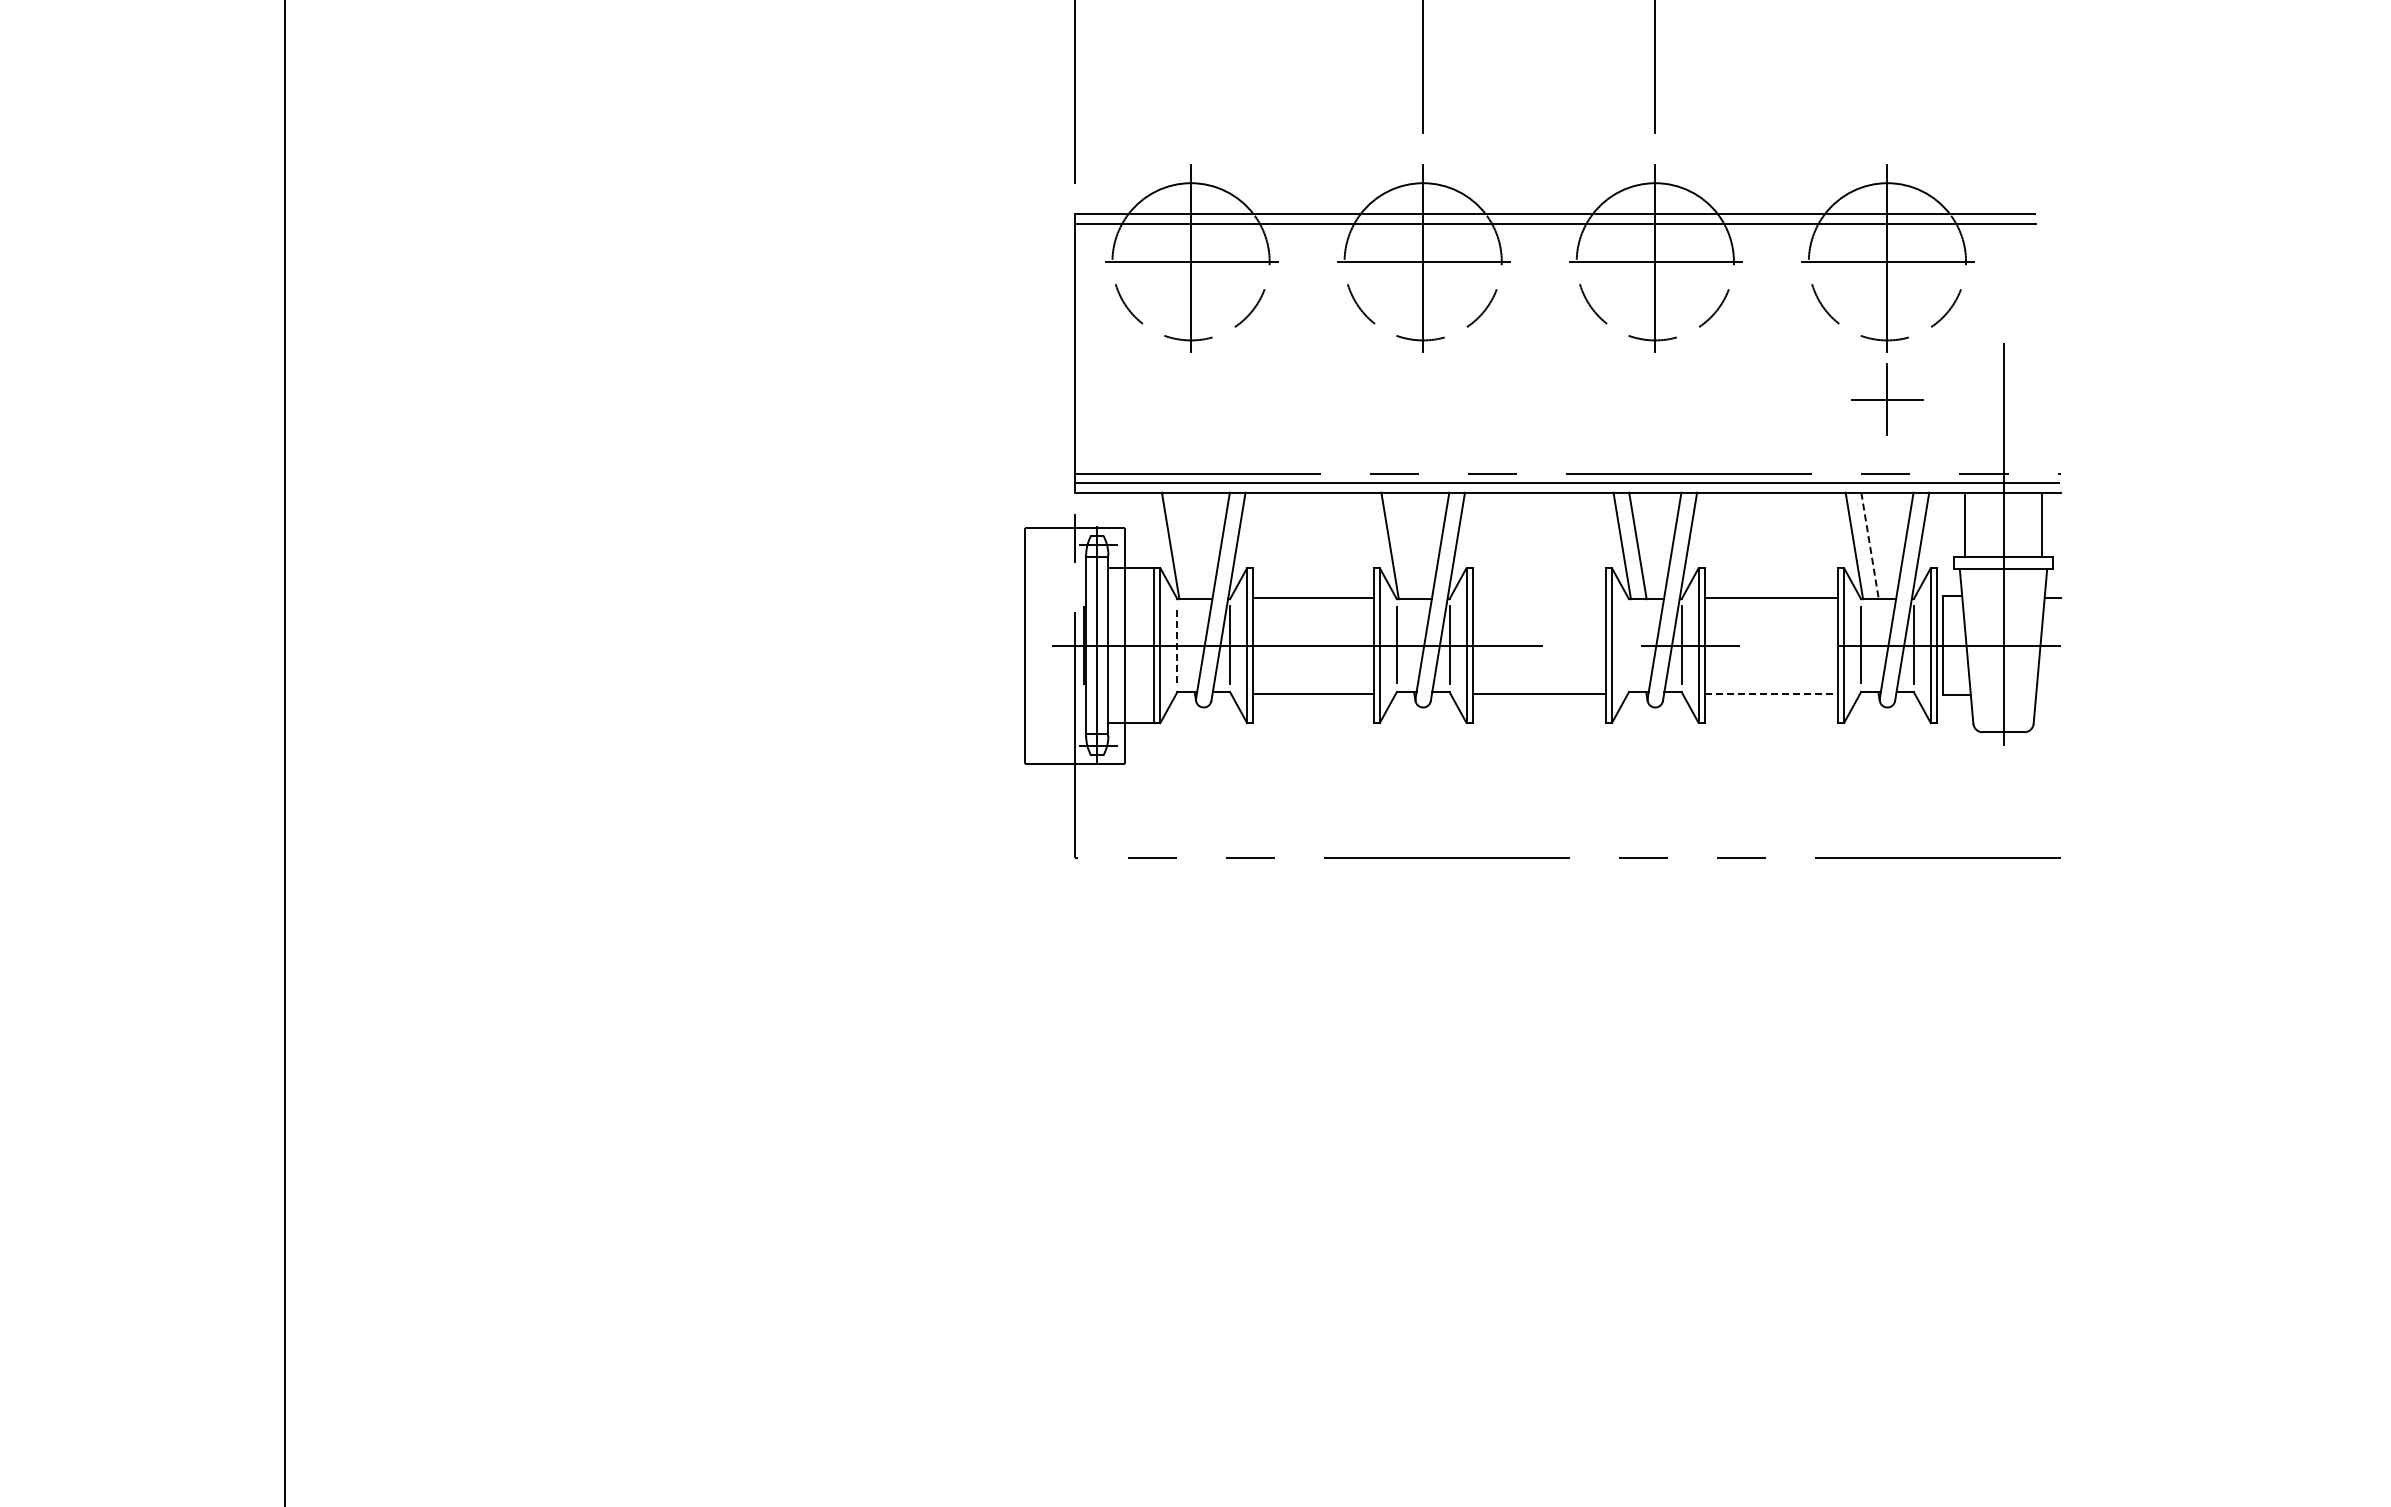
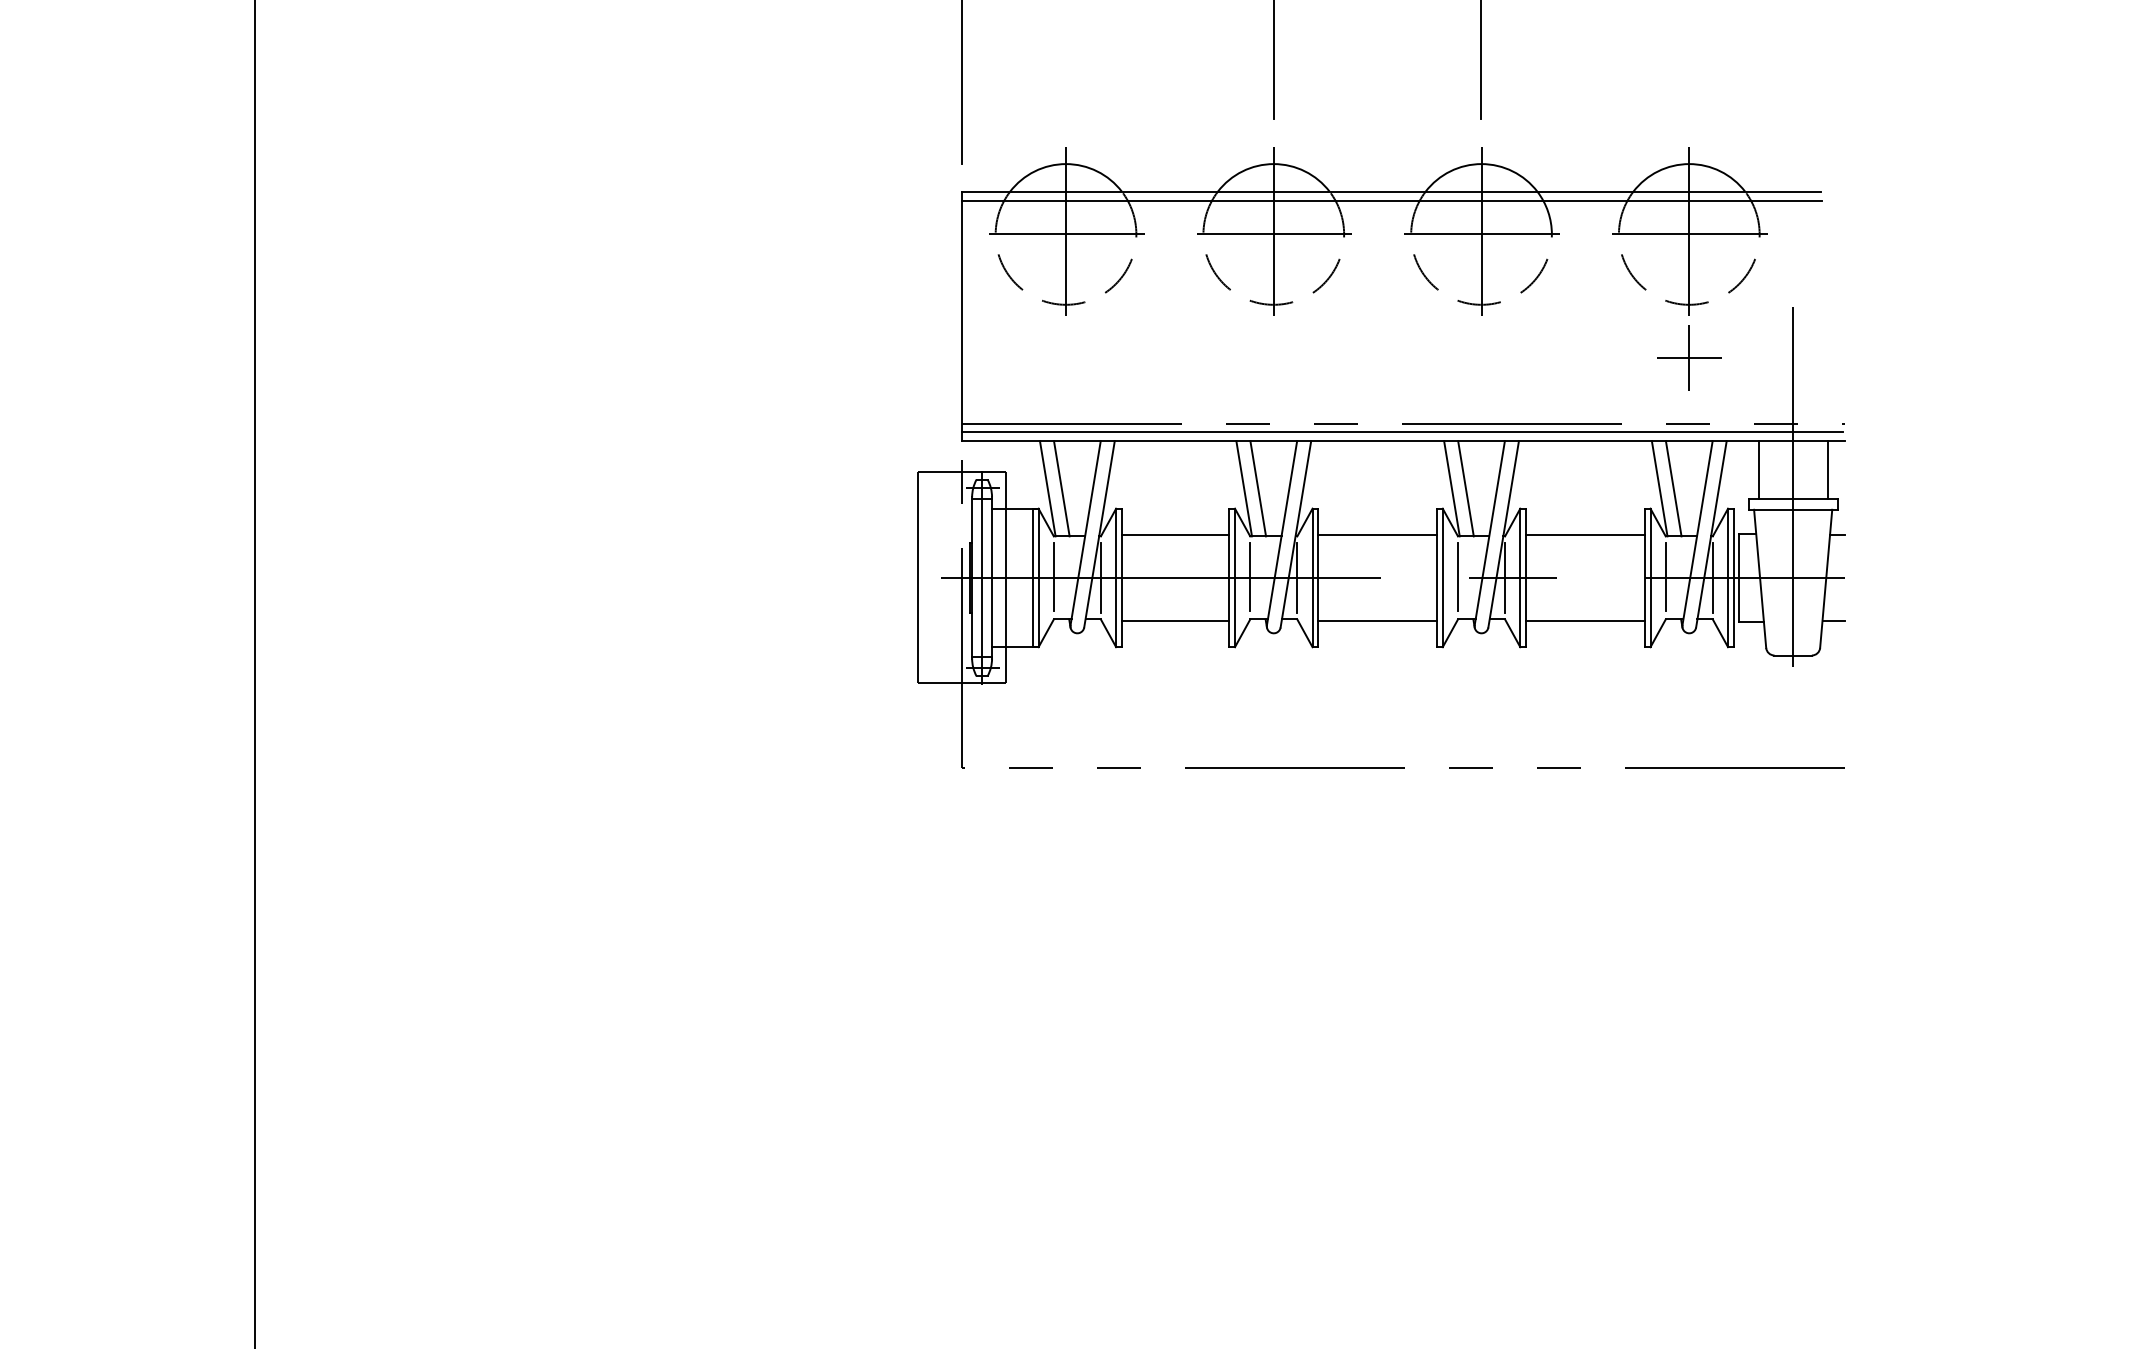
line: (1186, 545) -> (1061, 488), added
line: (1405, 545) -> (1257, 488), added
line: (1870, 545) -> (1674, 488), dashed -> solid
line: (1538, 597) -> (1376, 534), added
line: (1177, 644) -> (1053, 576), dashed -> solid
line: (1629, 644) -> (1458, 576), added
line: (1771, 693) -> (1585, 620), dashed -> solid
line: (2048, 693) -> (1833, 620), added

